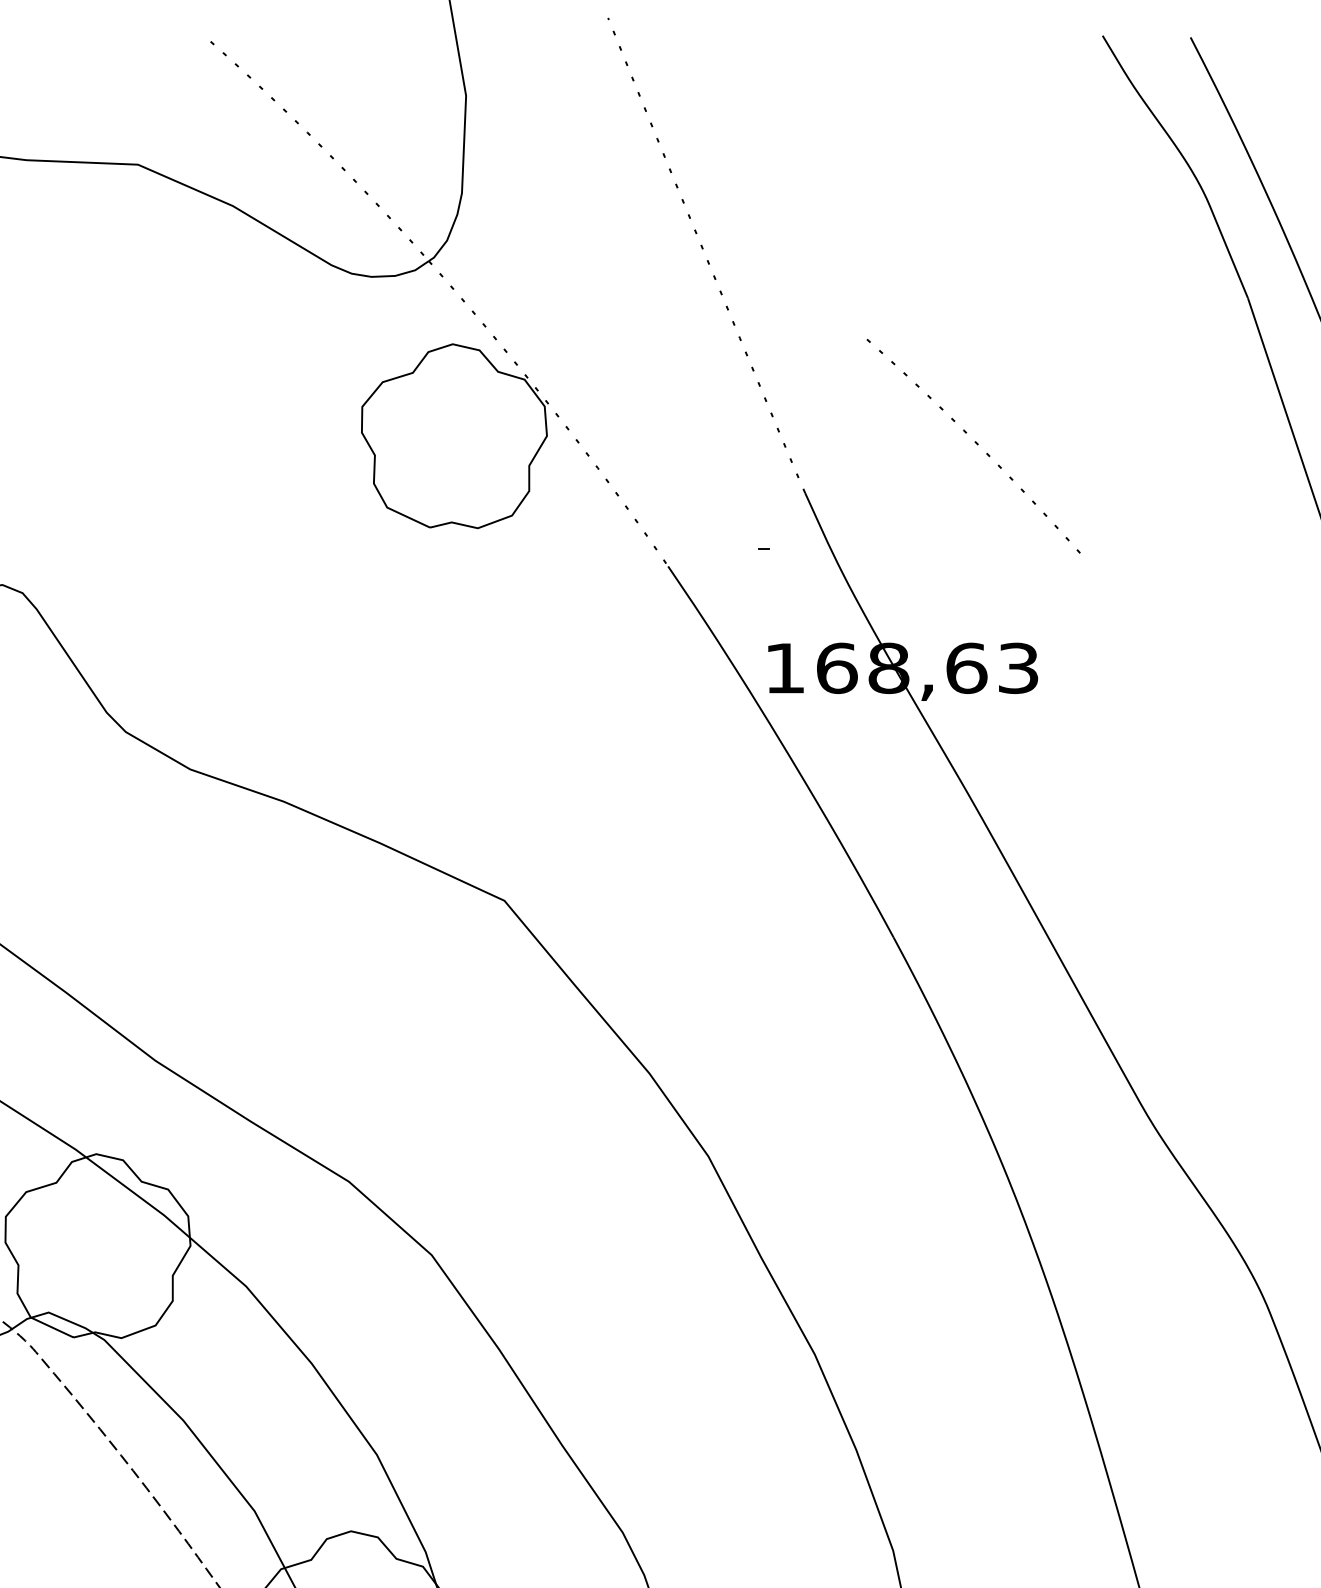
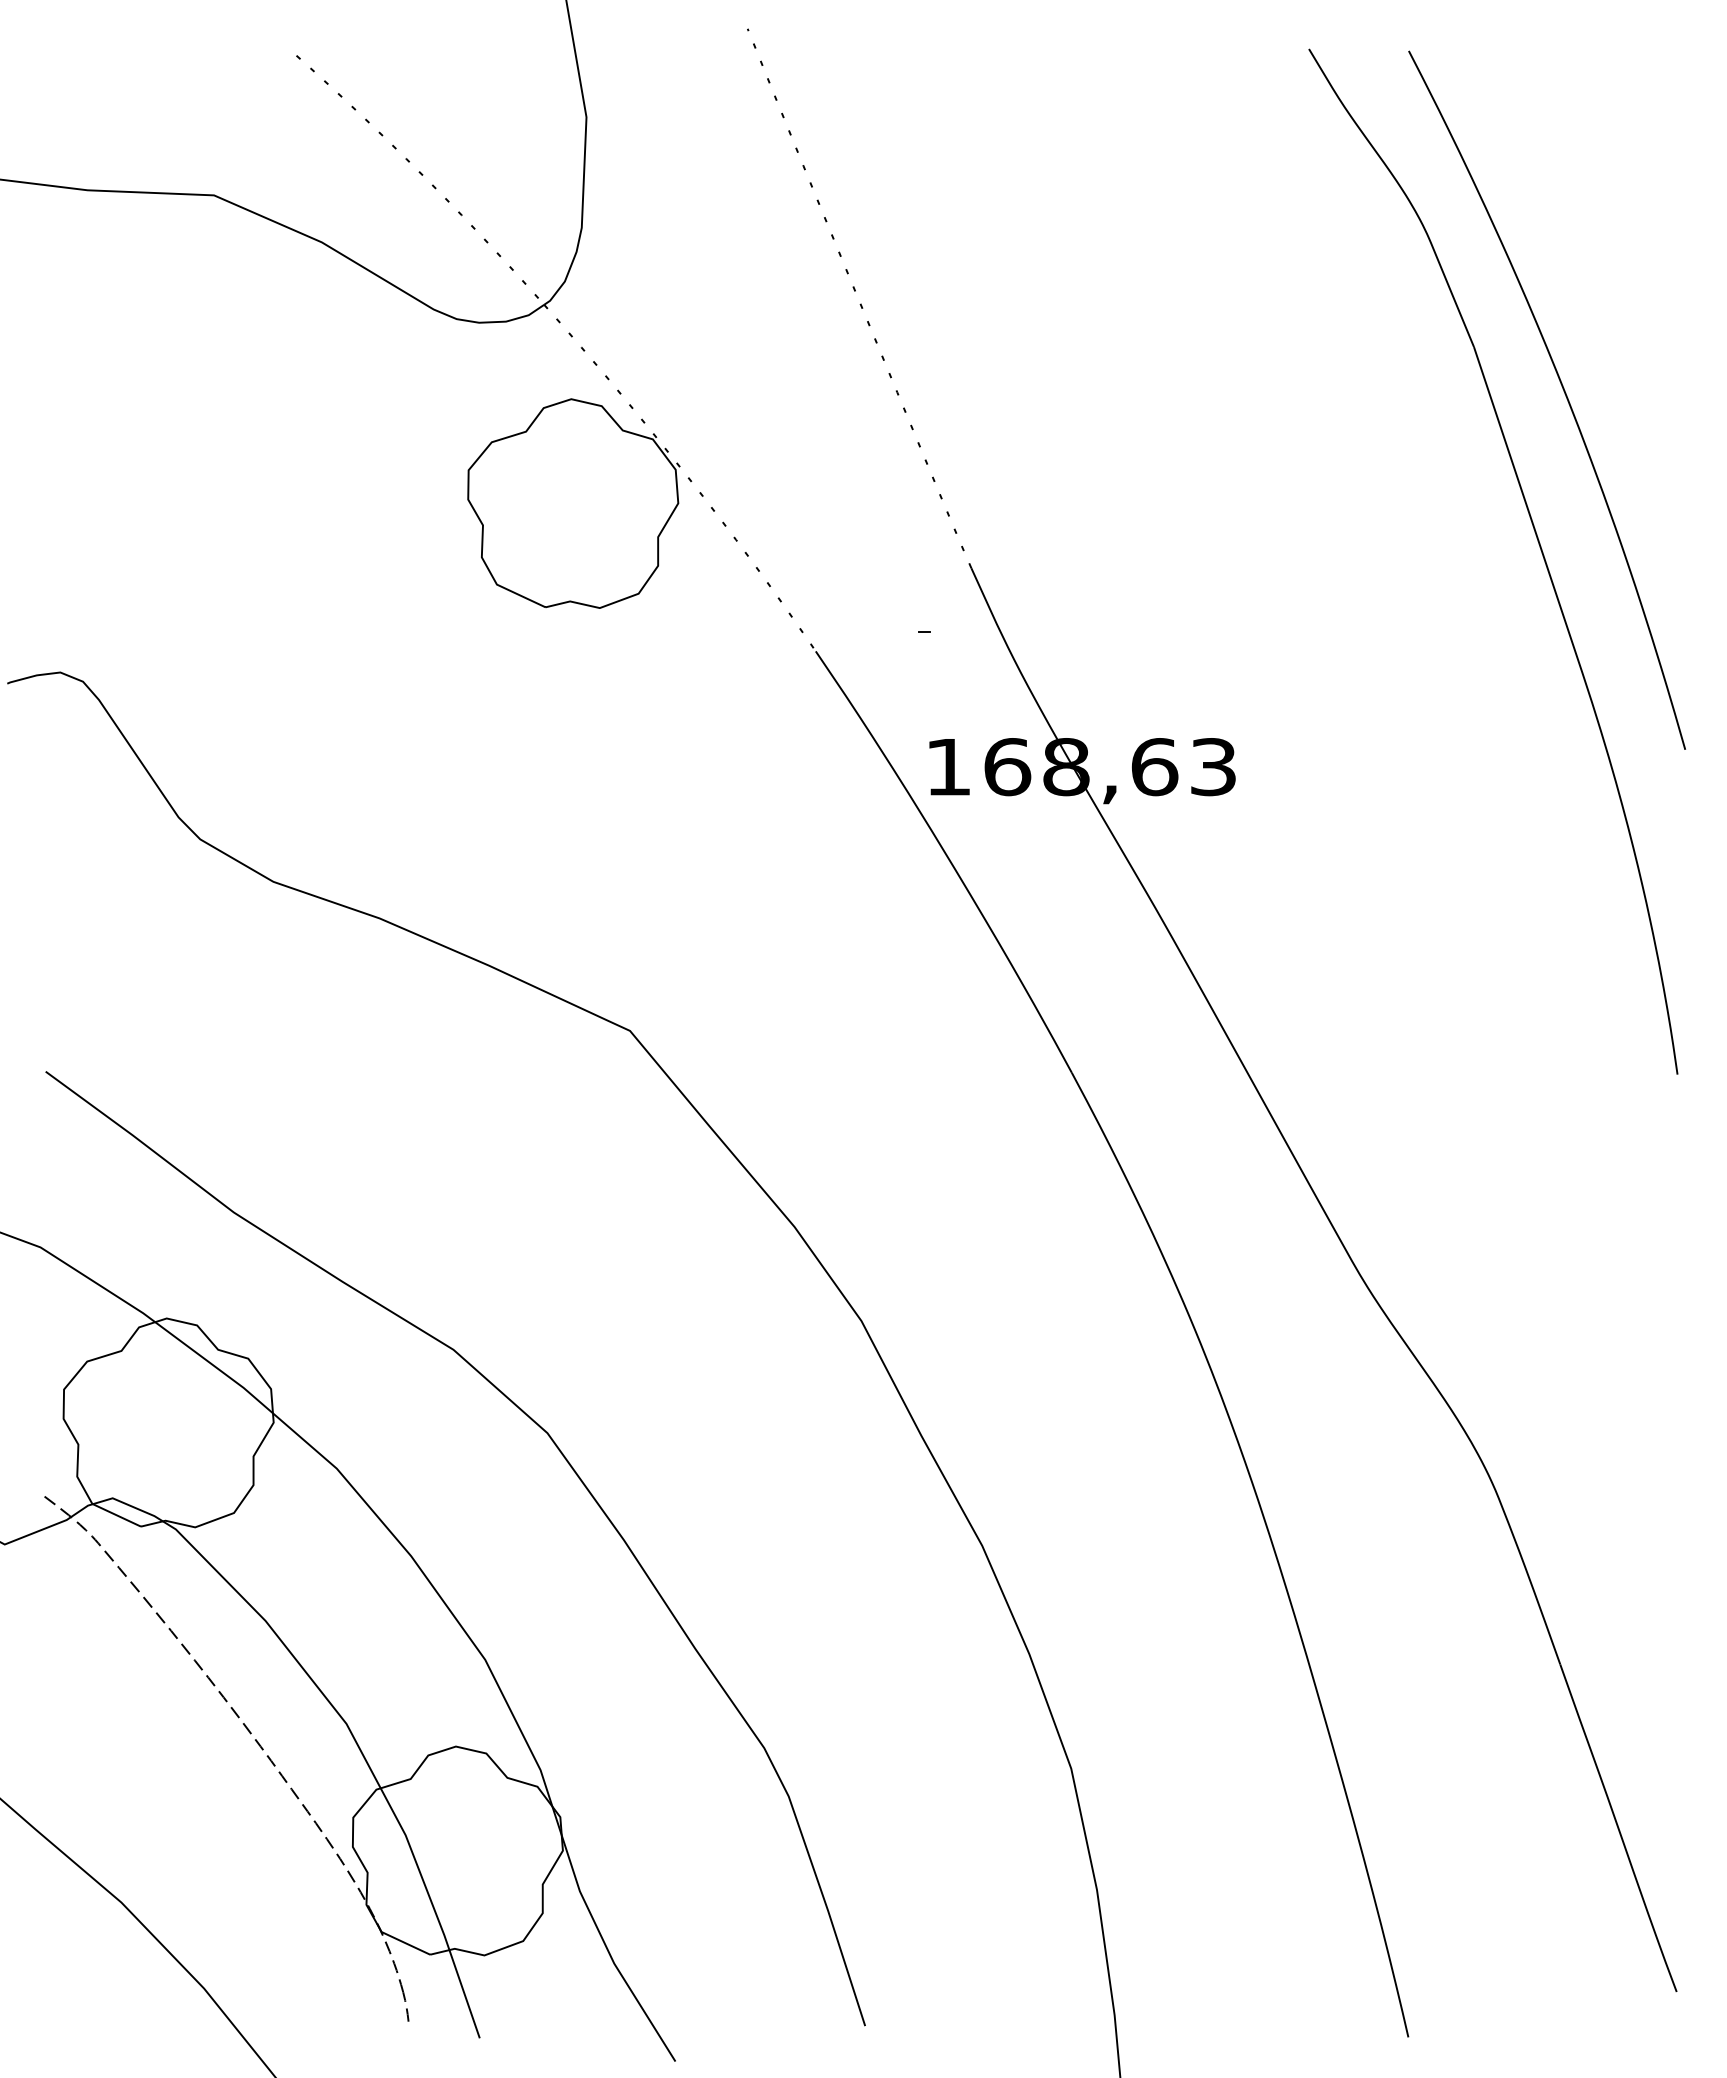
curve: (975, 443) -> (1164, 511), removed

